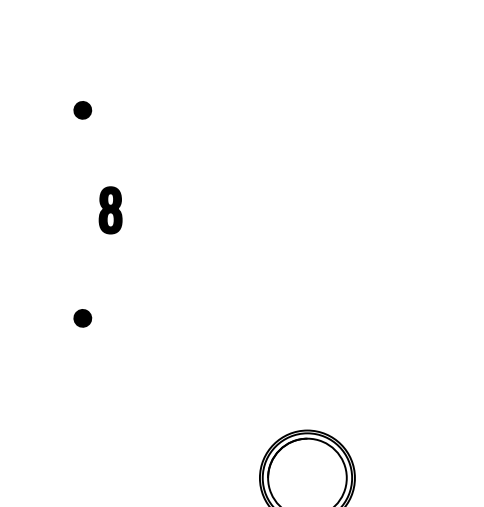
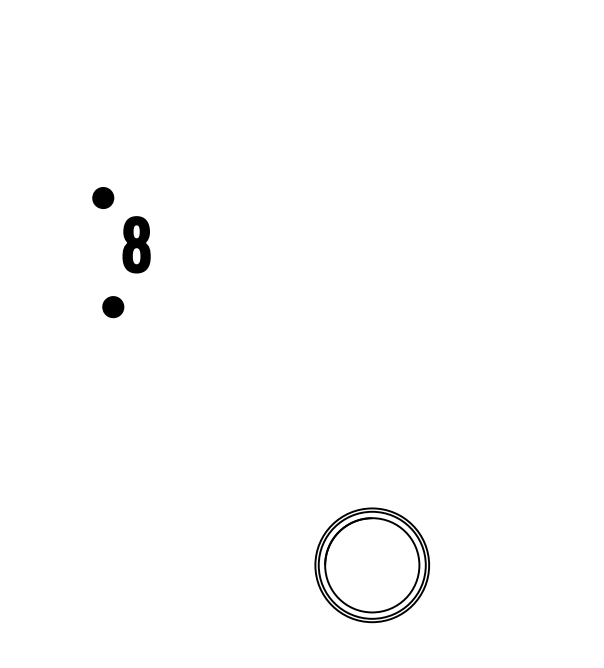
part: (82, 109) -> (103, 197), moved
part: (82, 318) -> (113, 307), moved

